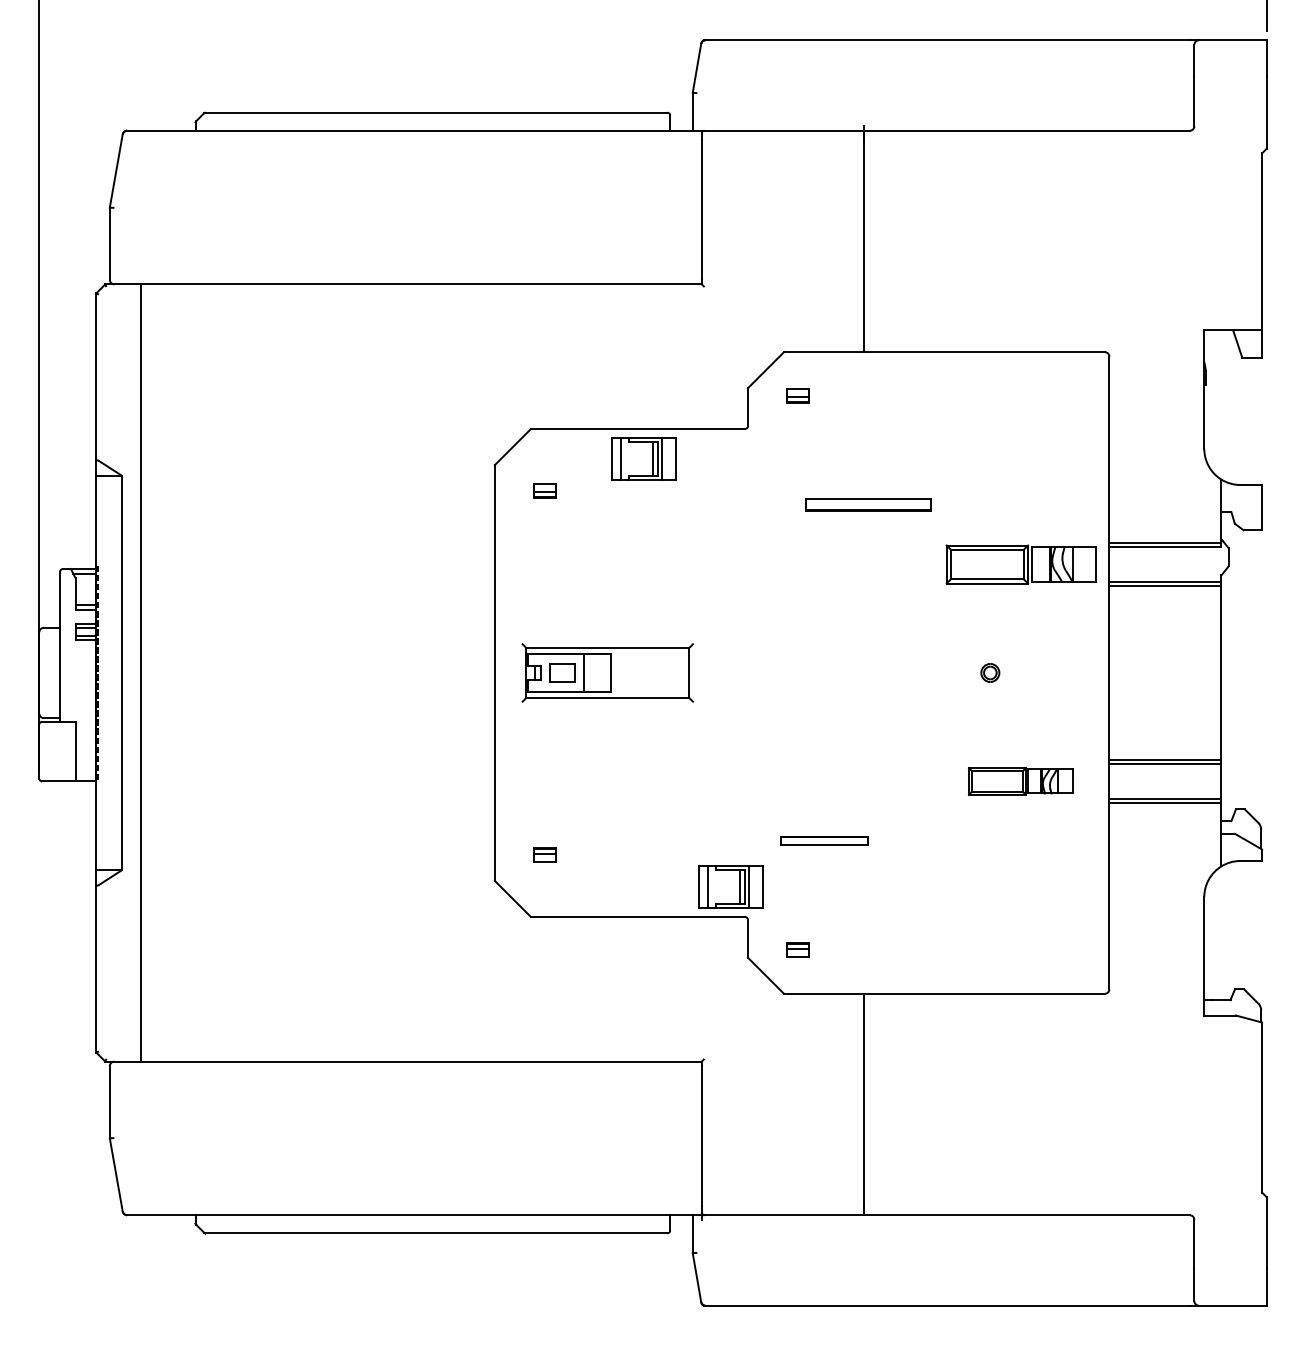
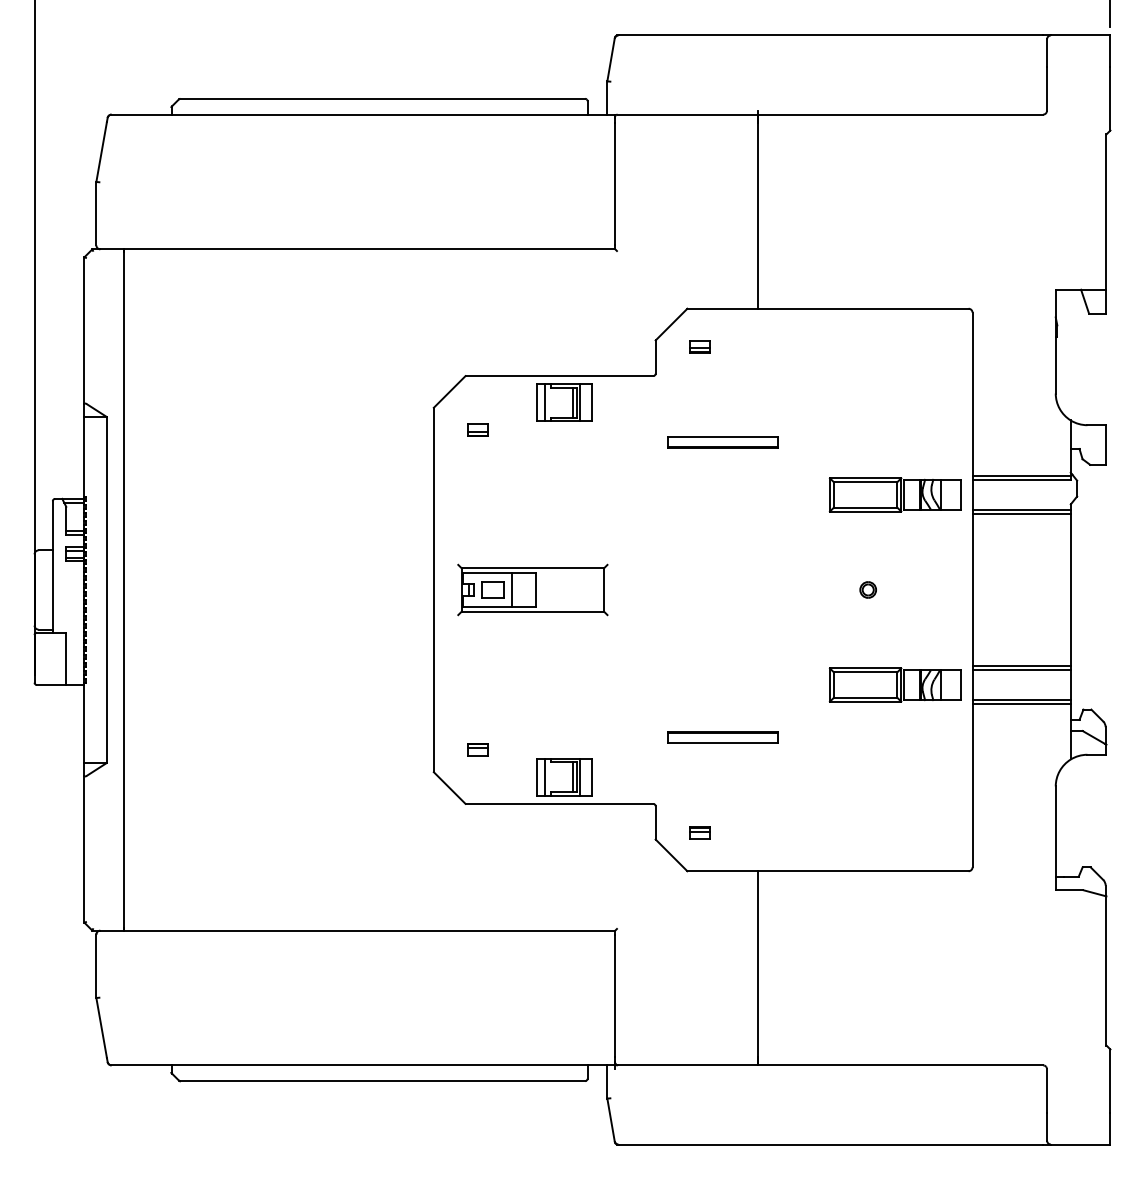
part: (868, 504) -> (722, 442), moved
part: (1020, 781) -> (894, 685), size x1.43
part: (824, 840) -> (722, 736), size x1.43
part: (730, 886) -> (564, 777), moved

